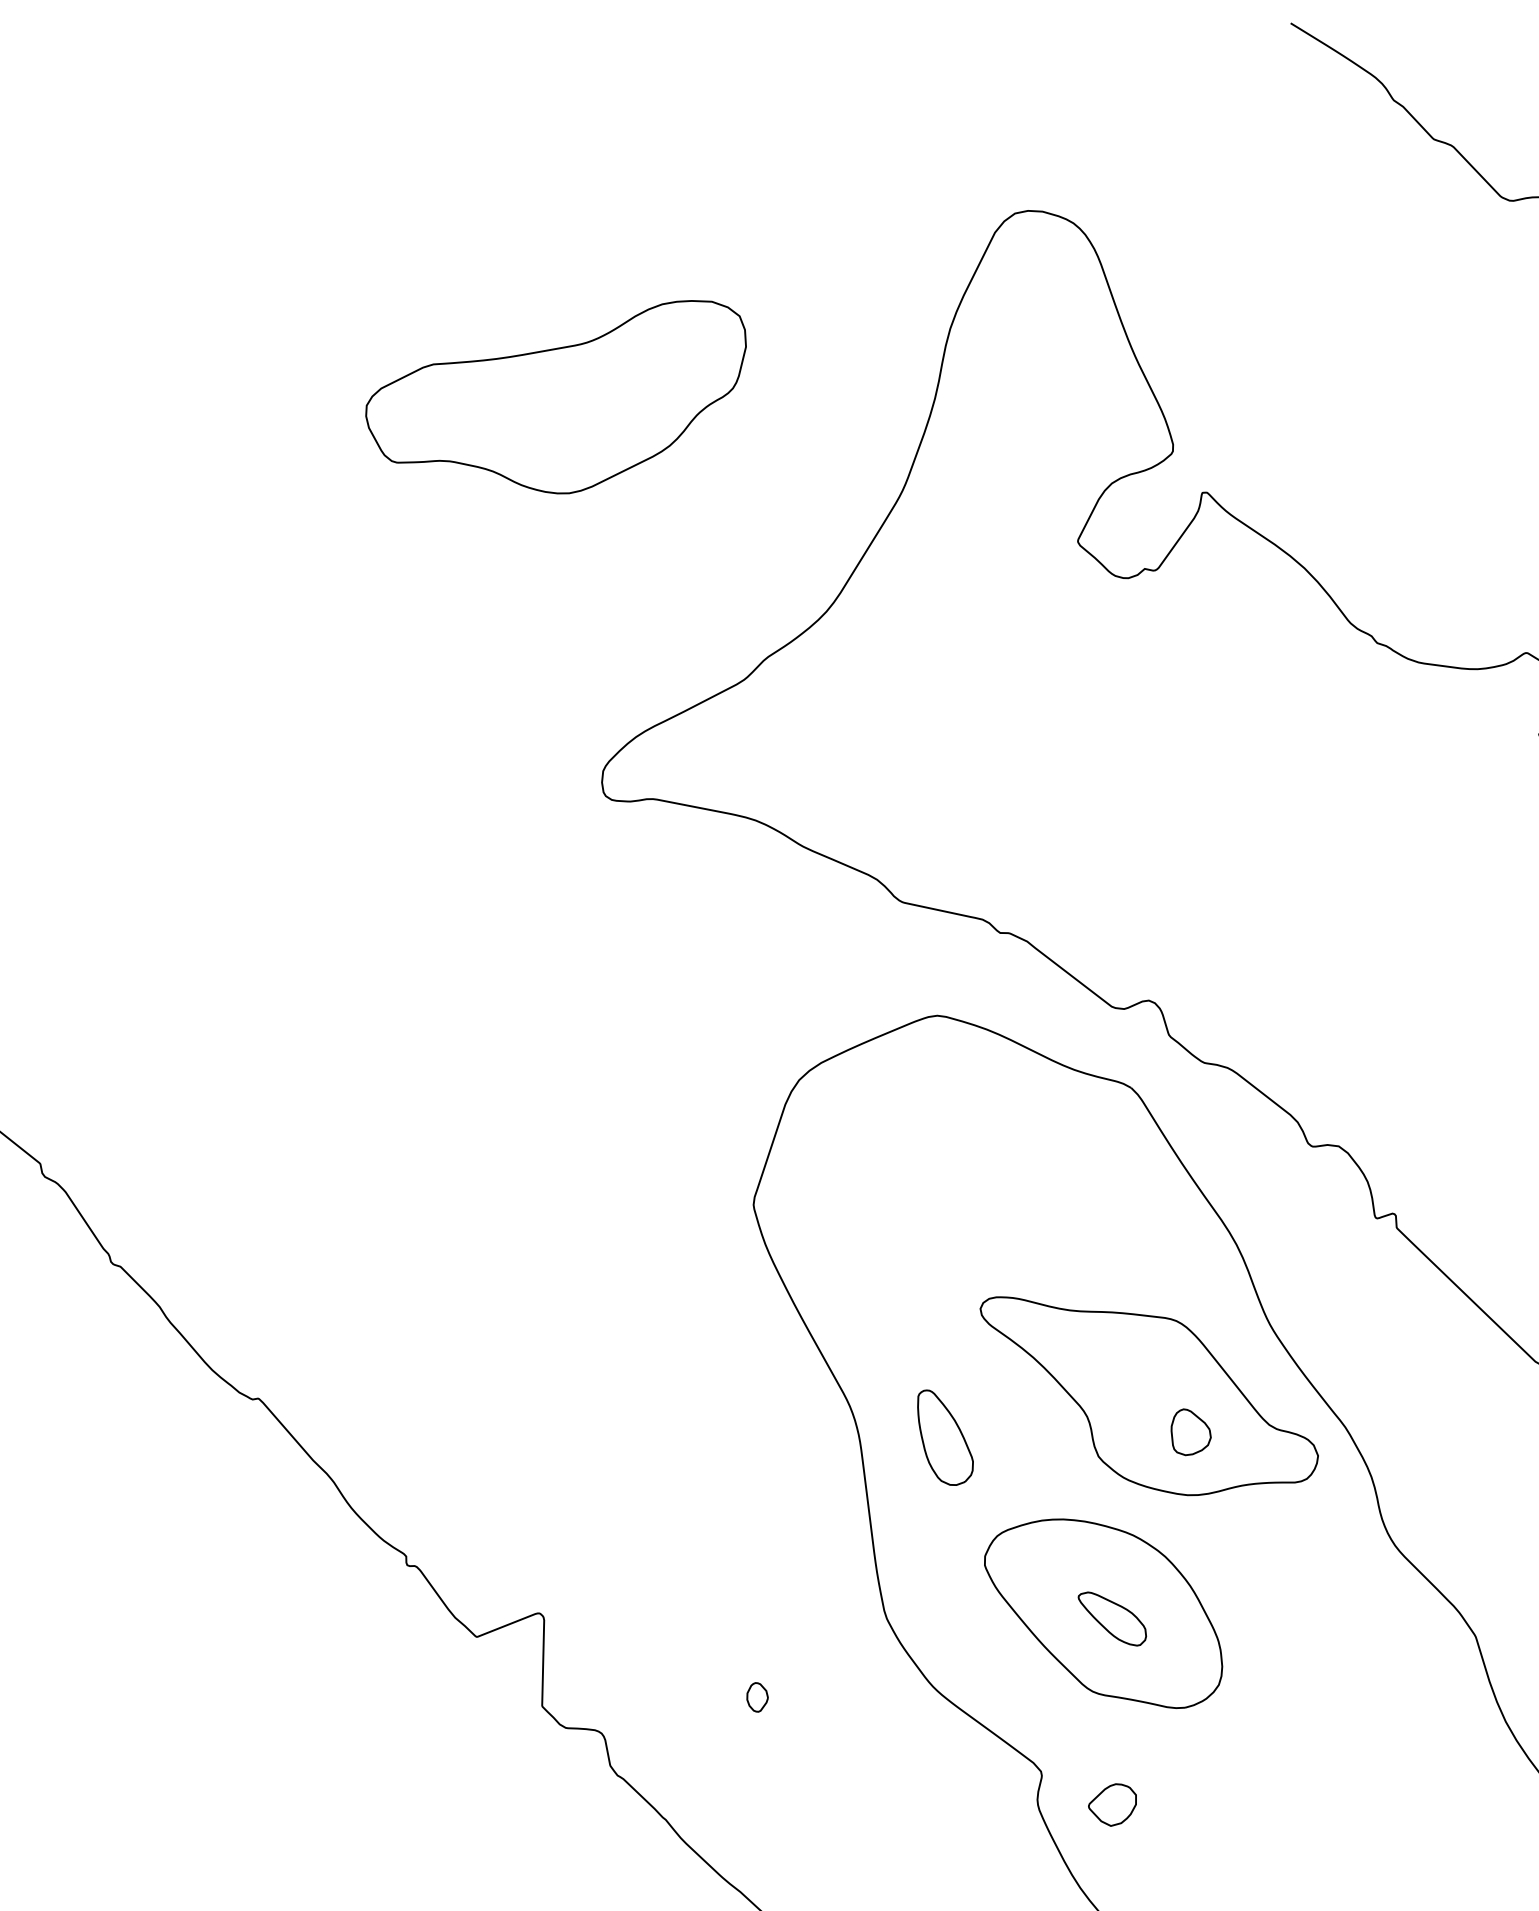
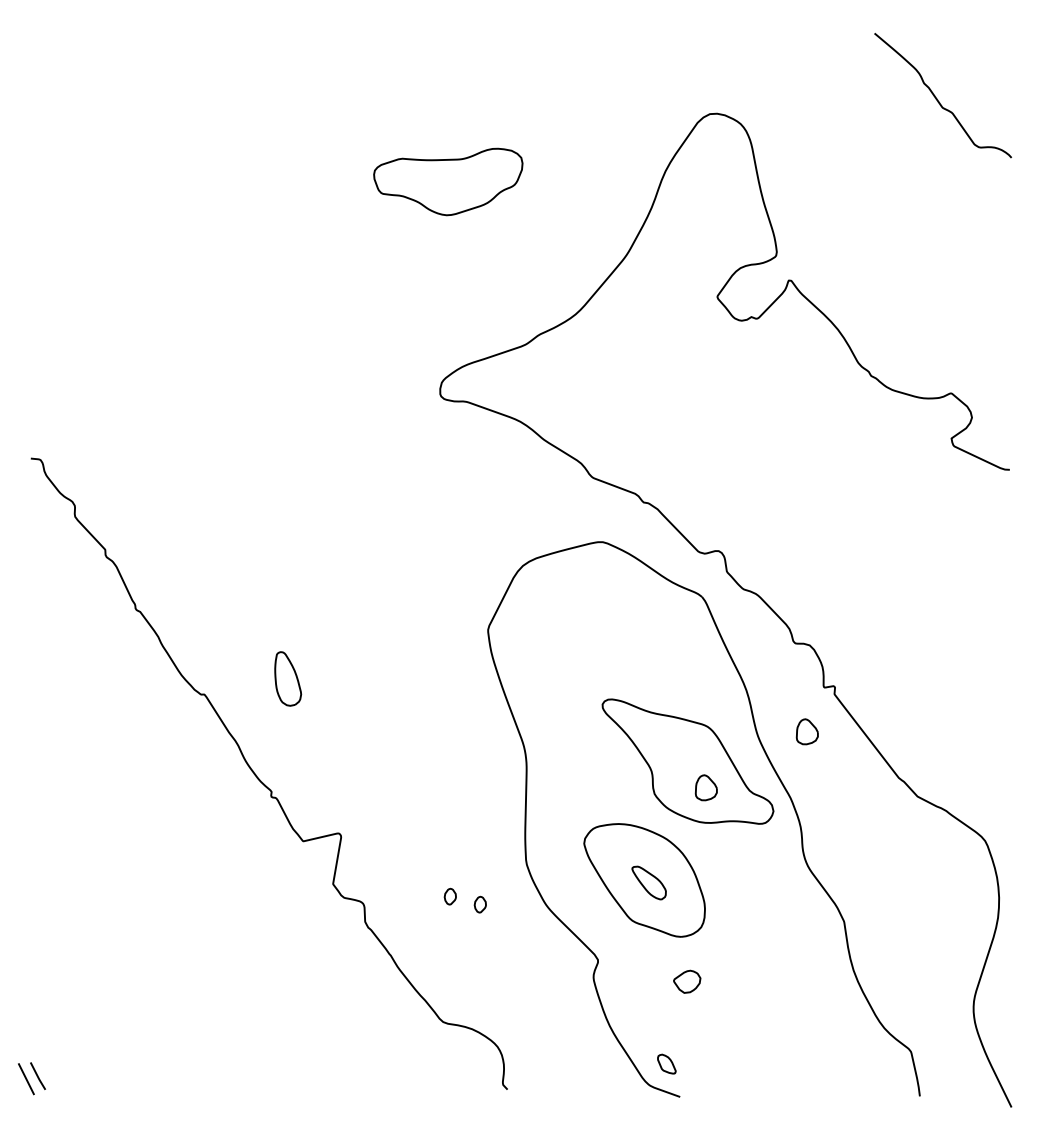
part: (560, 405) -> (448, 181), size x0.7
part: (1356, 1302) -> (806, 731), added
part: (945, 1436) -> (288, 678), moved
part: (812, 1703) -> (479, 904), added
part: (1113, 1804) -> (687, 981), moved

